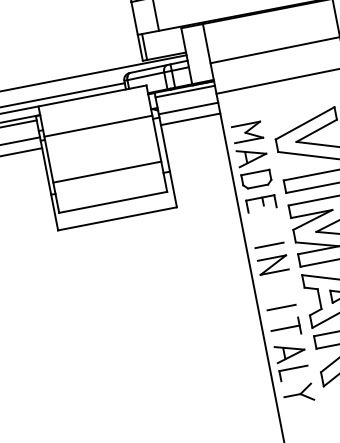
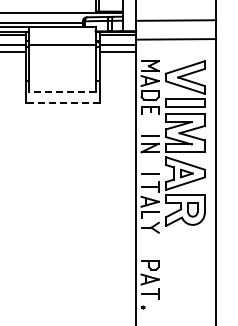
line: (107, 171) -> (62, 73), removed
line: (111, 203) -> (61, 92), solid -> dashed
line: (116, 218) -> (62, 102), solid -> dashed

